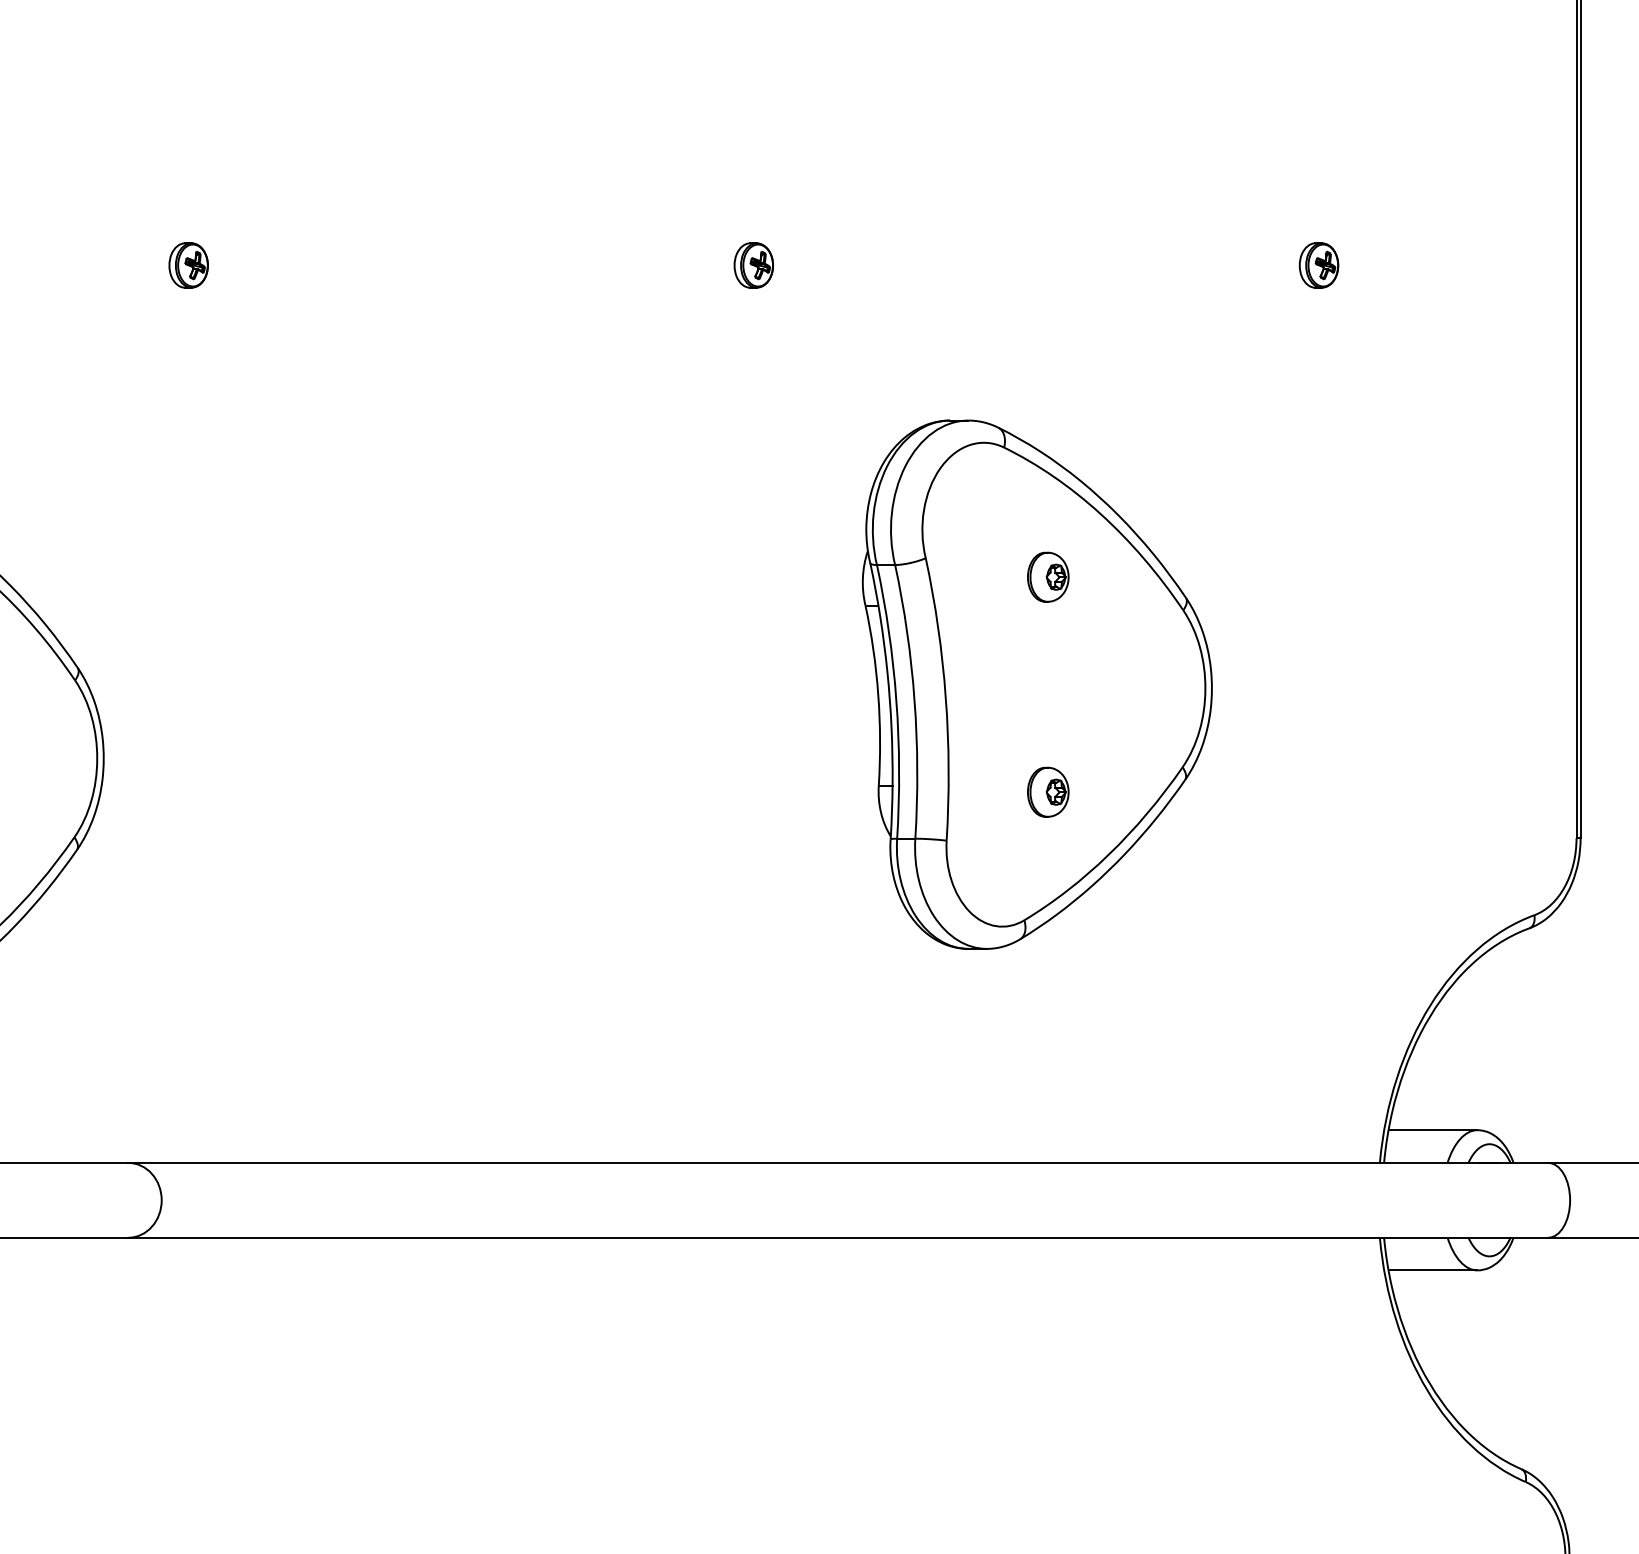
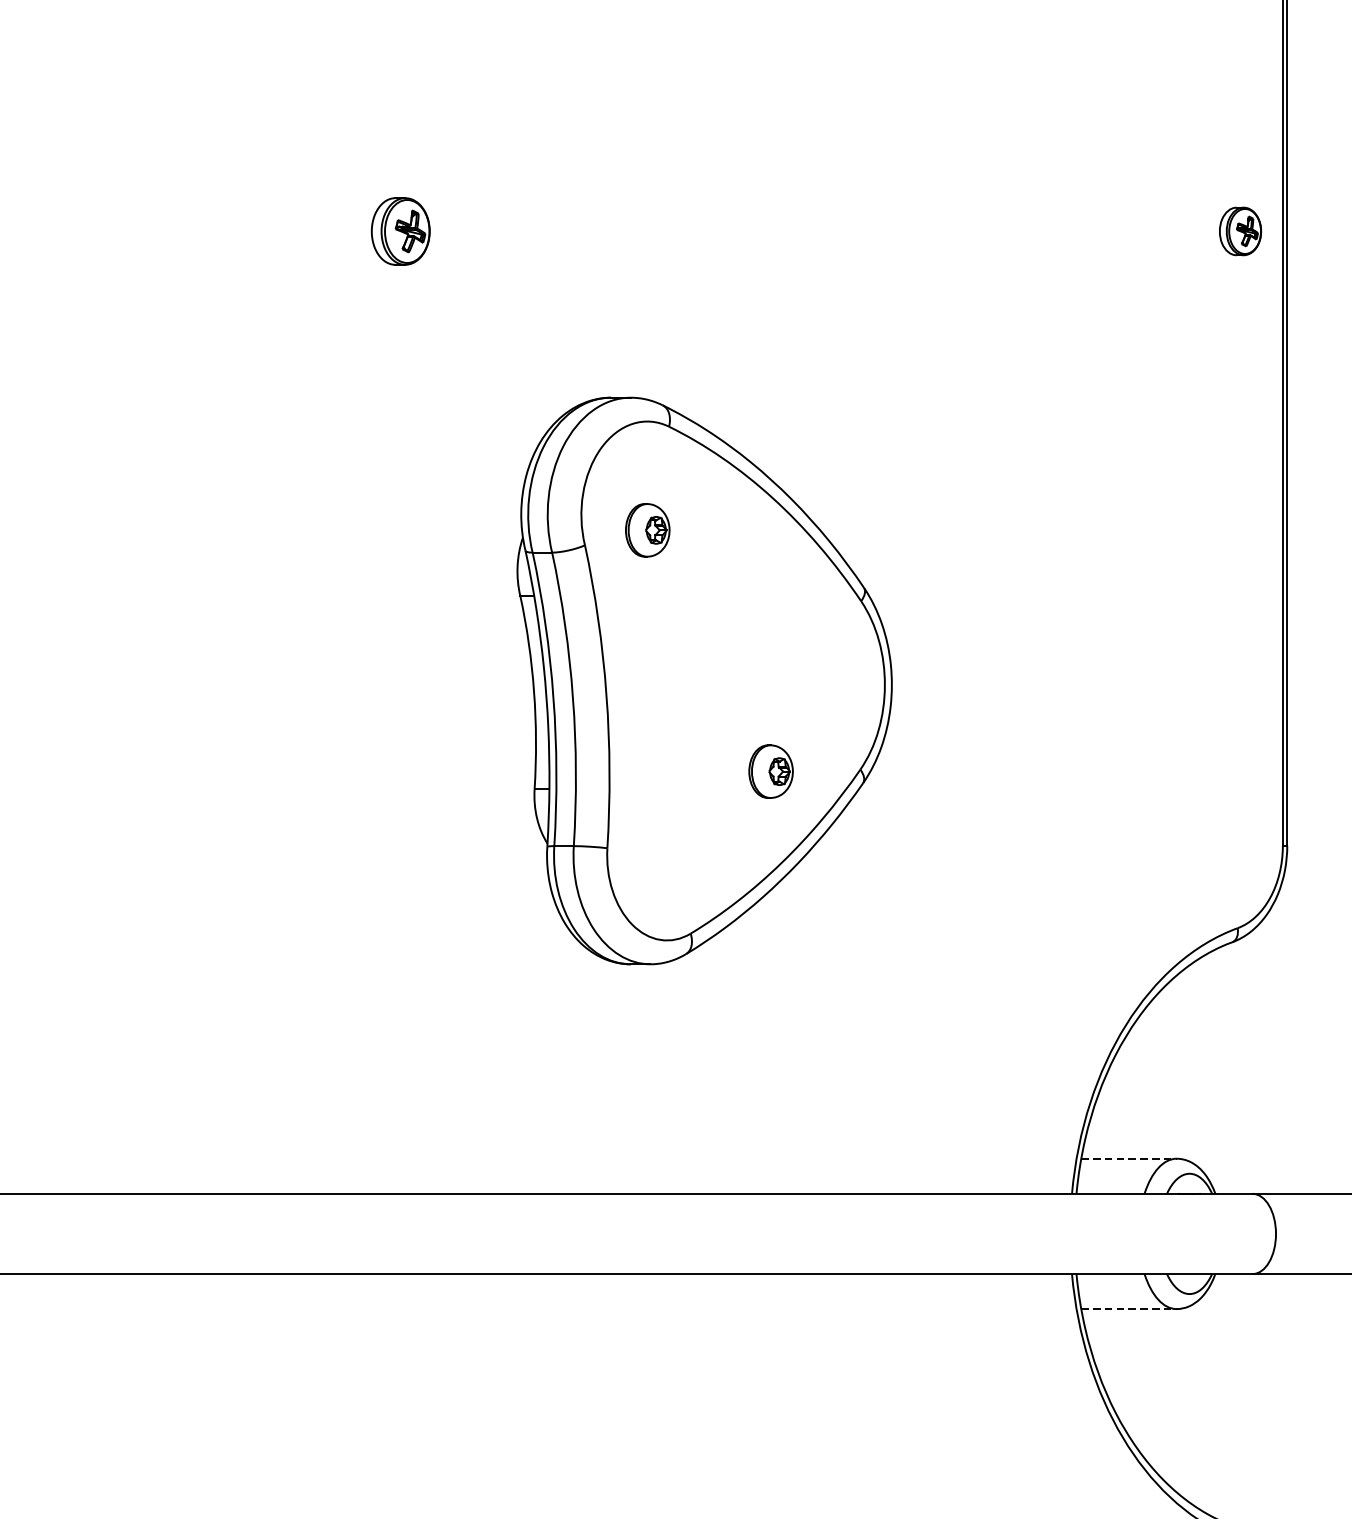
part: (753, 265) -> (400, 231), size x1.4
part: (1318, 265) -> (1239, 231), moved
part: (1048, 576) -> (647, 529), moved
part: (1048, 791) -> (771, 770), moved
line: (1433, 1130) -> (1129, 1159), solid -> dashed
line: (1433, 1270) -> (1129, 1309), solid -> dashed

